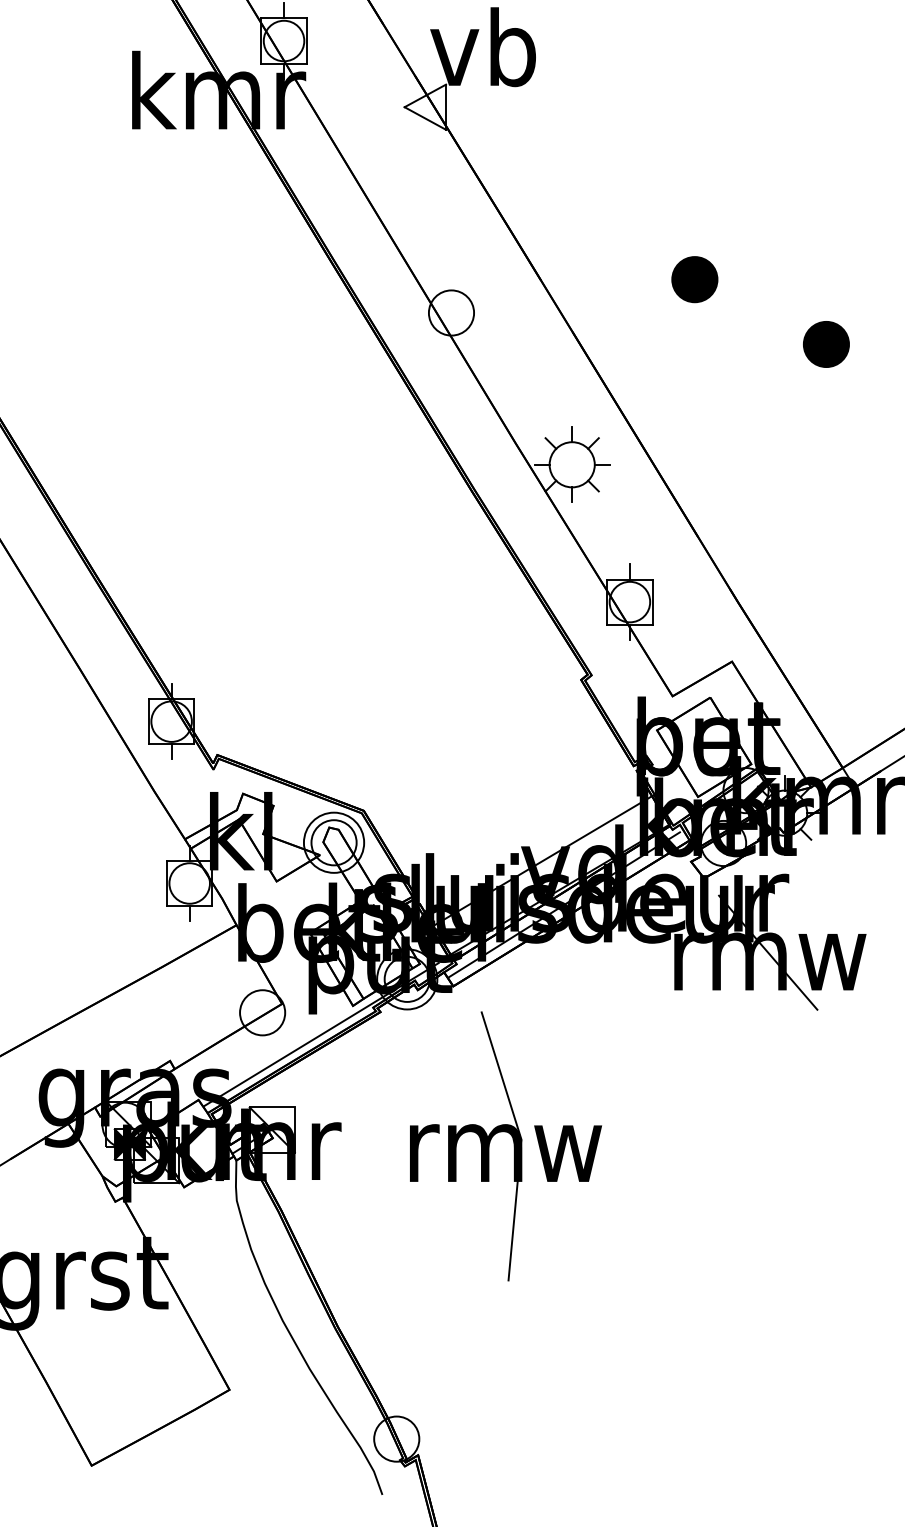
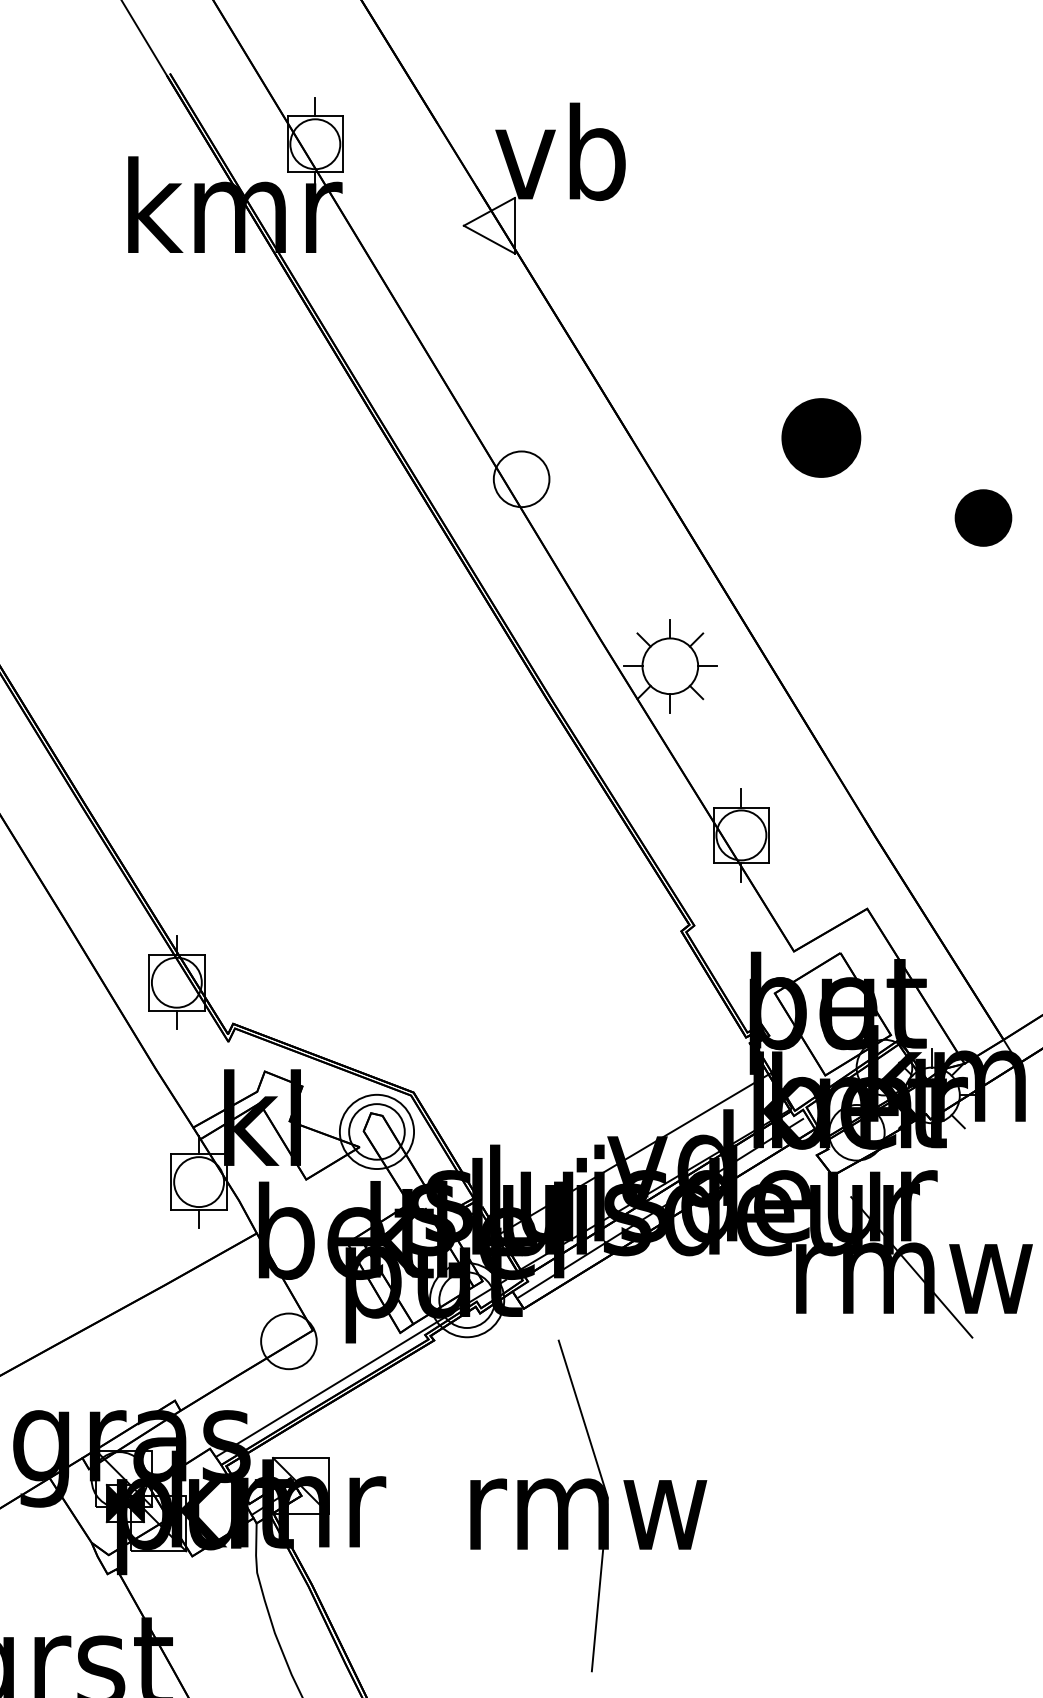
part: (694, 279) -> (820, 438), size x1.4

